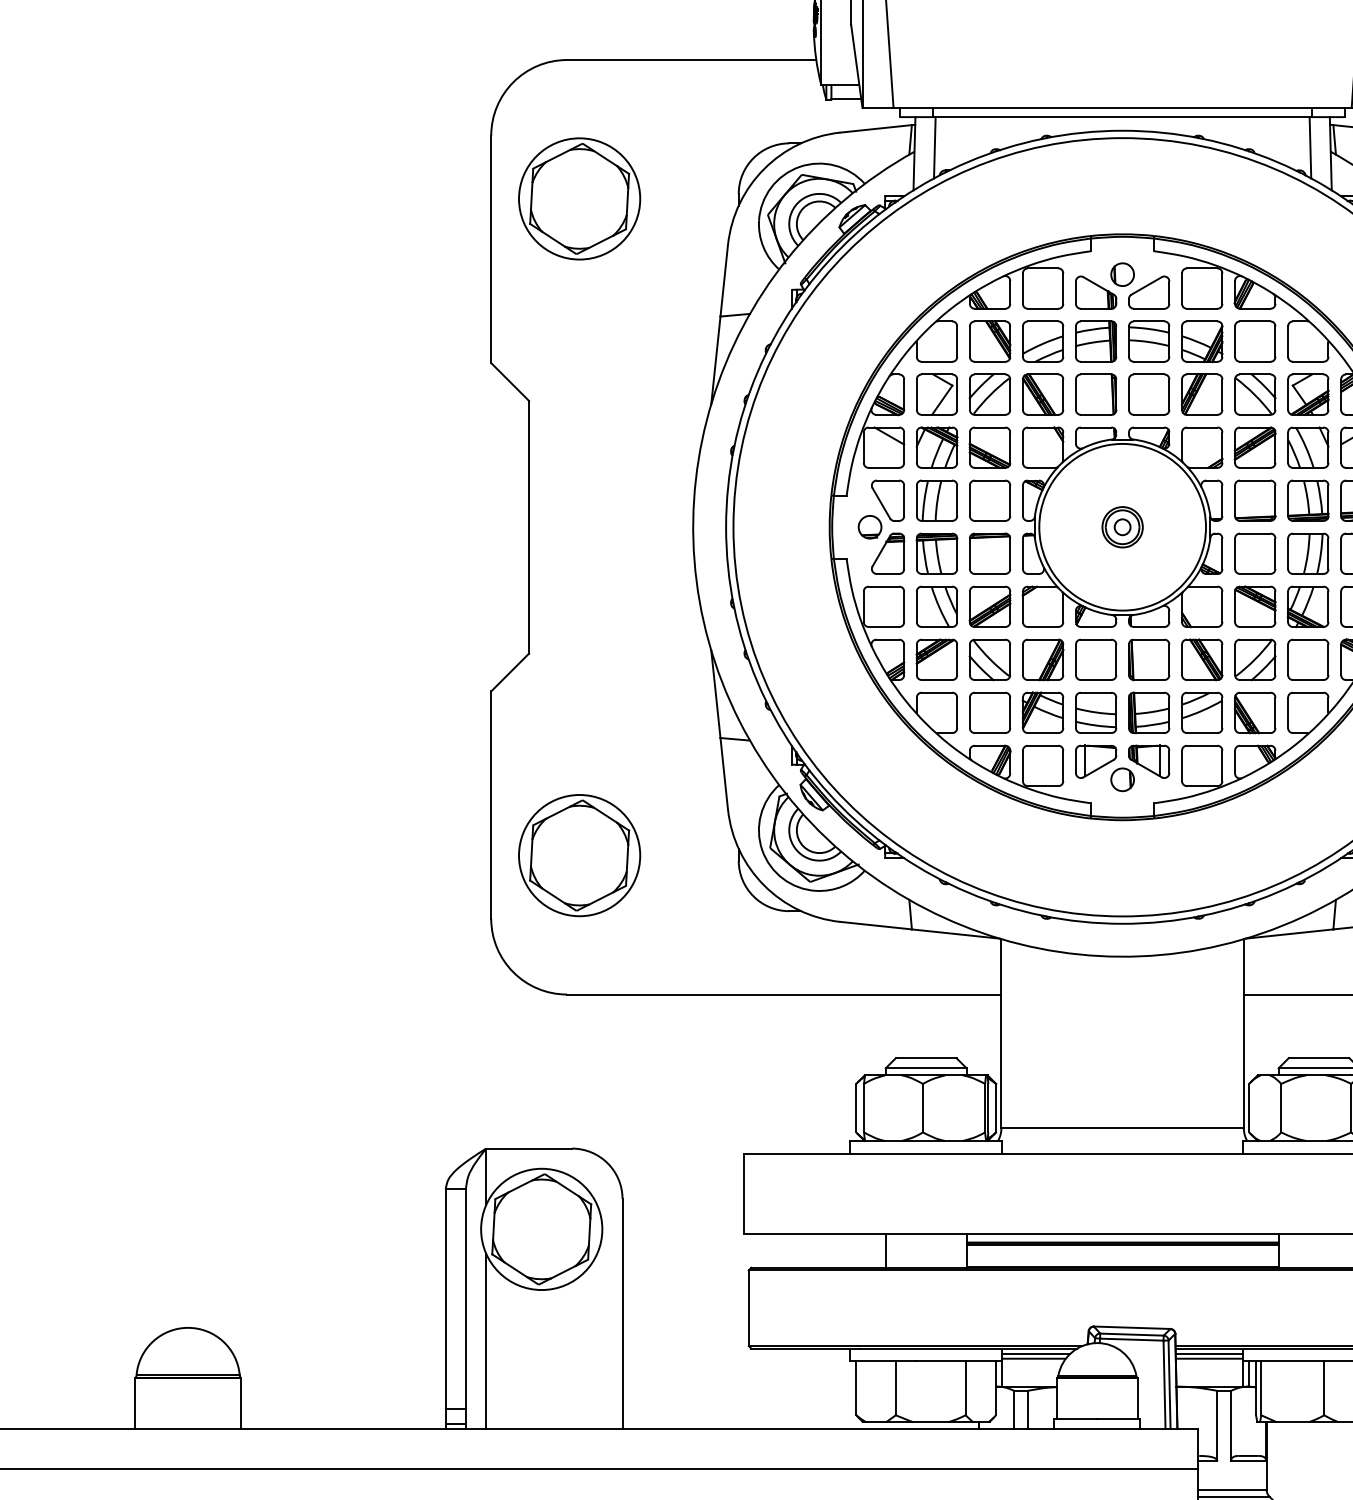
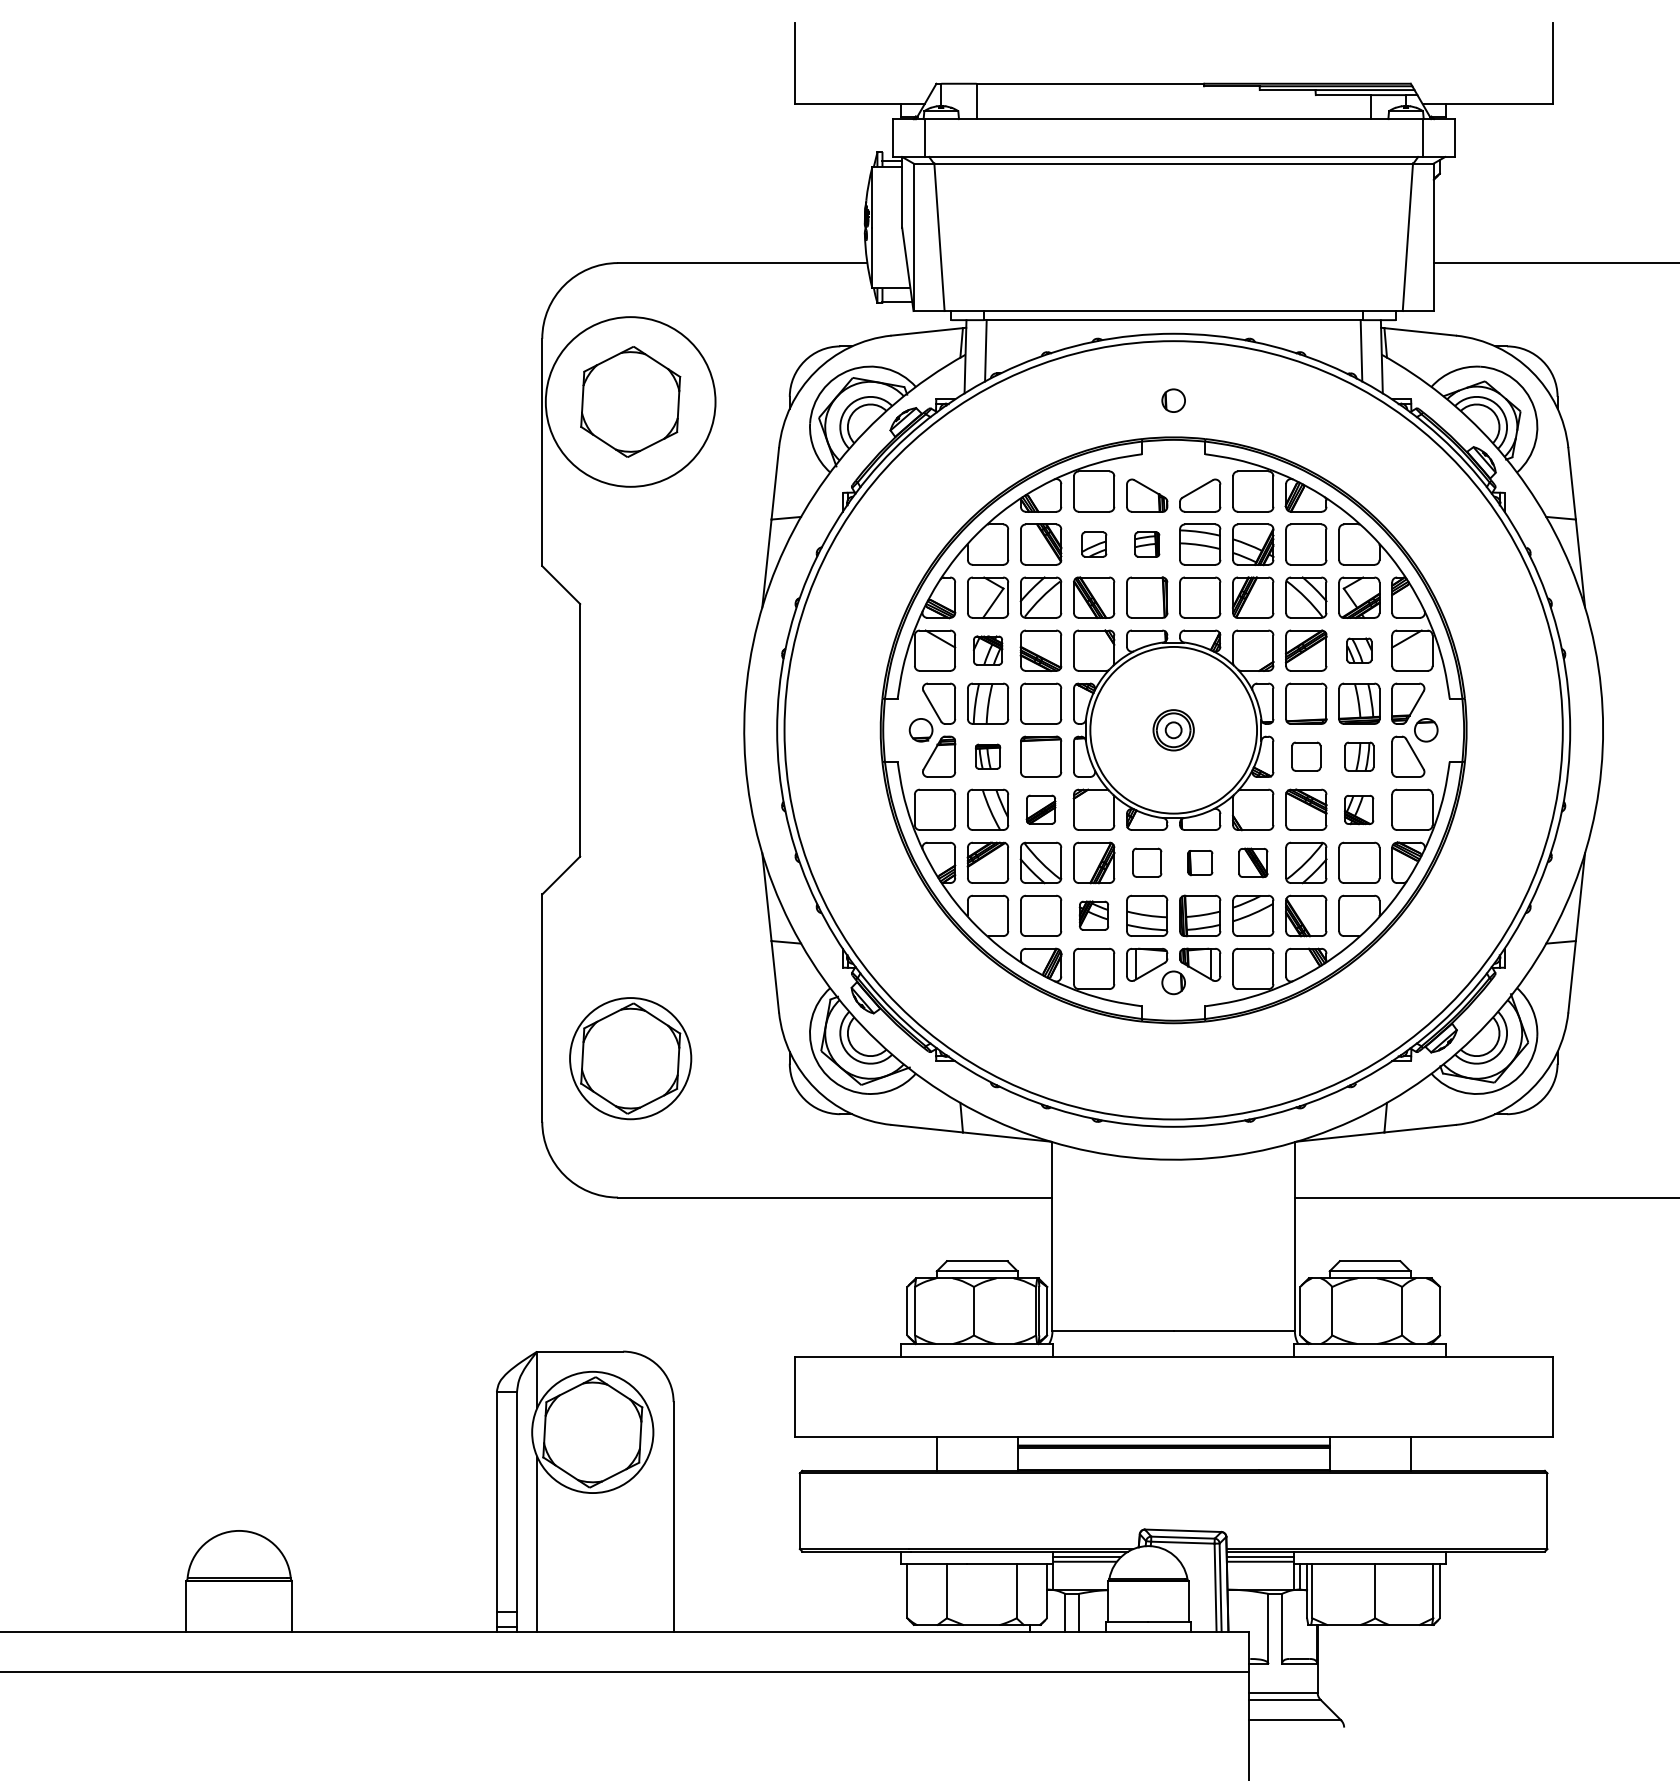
circle: (579, 198) -> (630, 401), size x1.4
part: (1122, 274) -> (1173, 400), moved
part: (1043, 341) -> (1094, 544), size x0.6
part: (1096, 341) -> (1147, 544), size x0.6
part: (936, 447) -> (987, 650), size x0.7
part: (1308, 447) -> (1359, 650), size x0.6
part: (936, 553) -> (987, 756), size x0.6
part: (1255, 553) -> (1306, 756), size x0.7
part: (1308, 553) -> (1359, 756), size x0.7
part: (989, 606) -> (1040, 809), size x0.7
part: (1307, 606) -> (1358, 809), size x0.7
part: (1096, 659) -> (1147, 862), size x0.7
part: (1149, 659) -> (1200, 862), size x0.6
part: (1202, 659) -> (1253, 862), size x0.7
part: (1042, 712) -> (1093, 915), size x0.7

